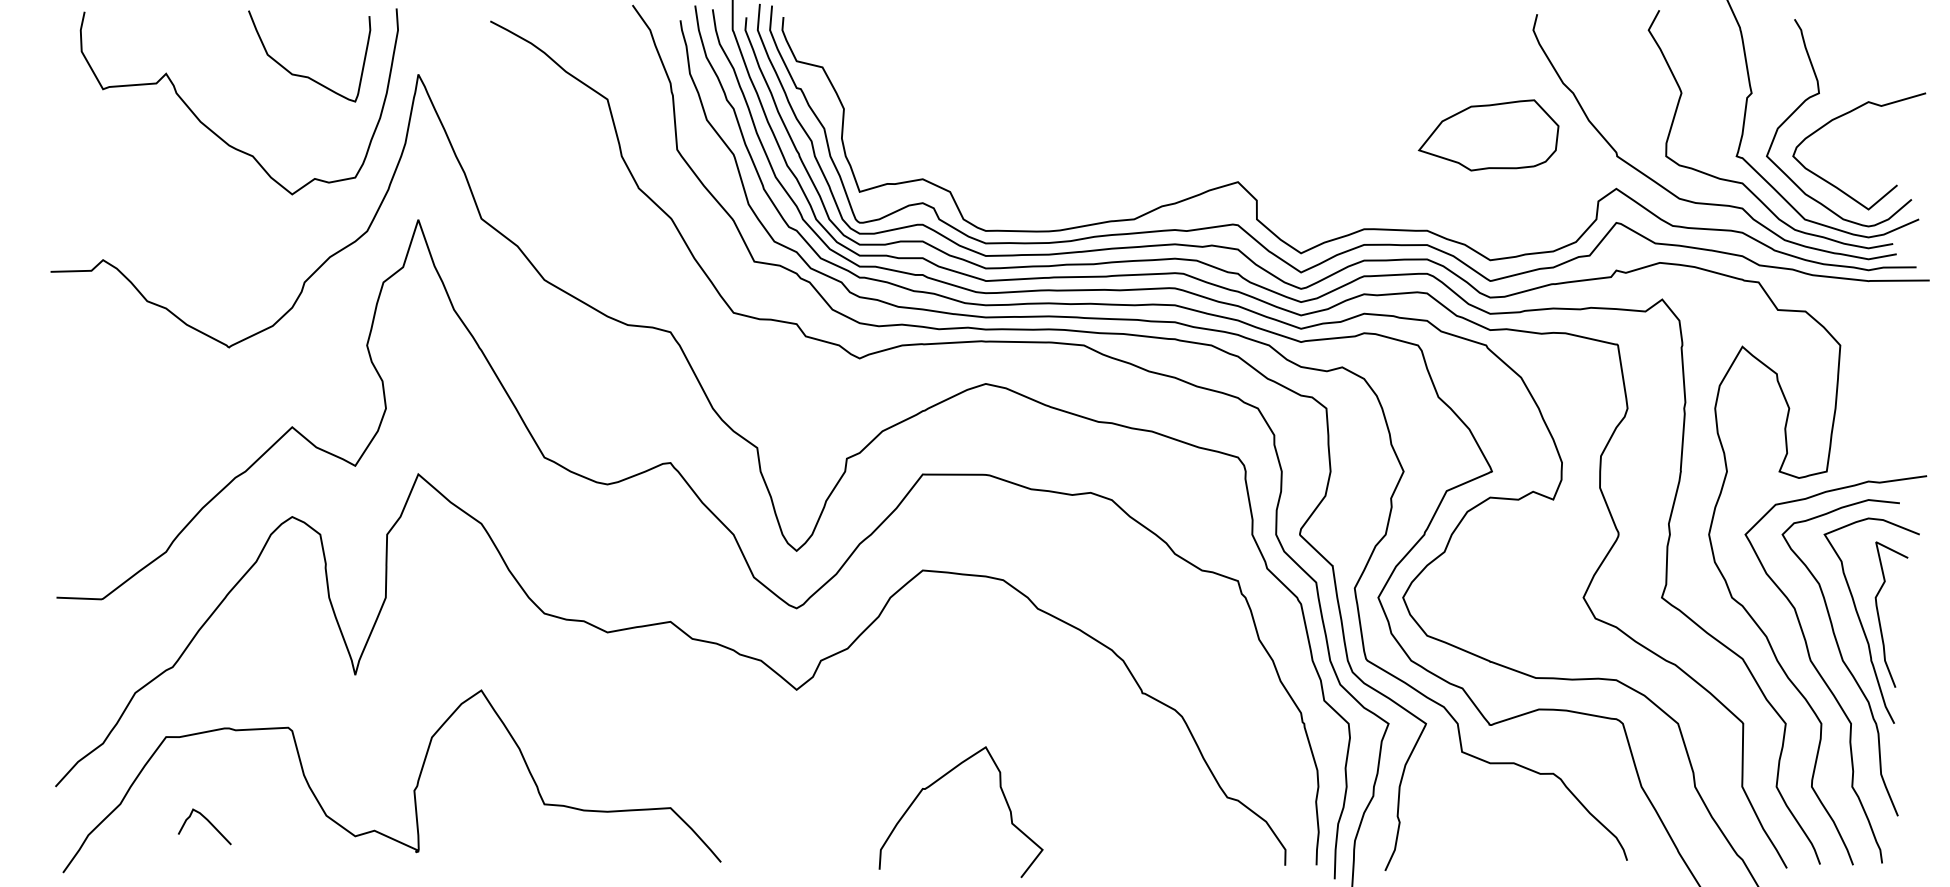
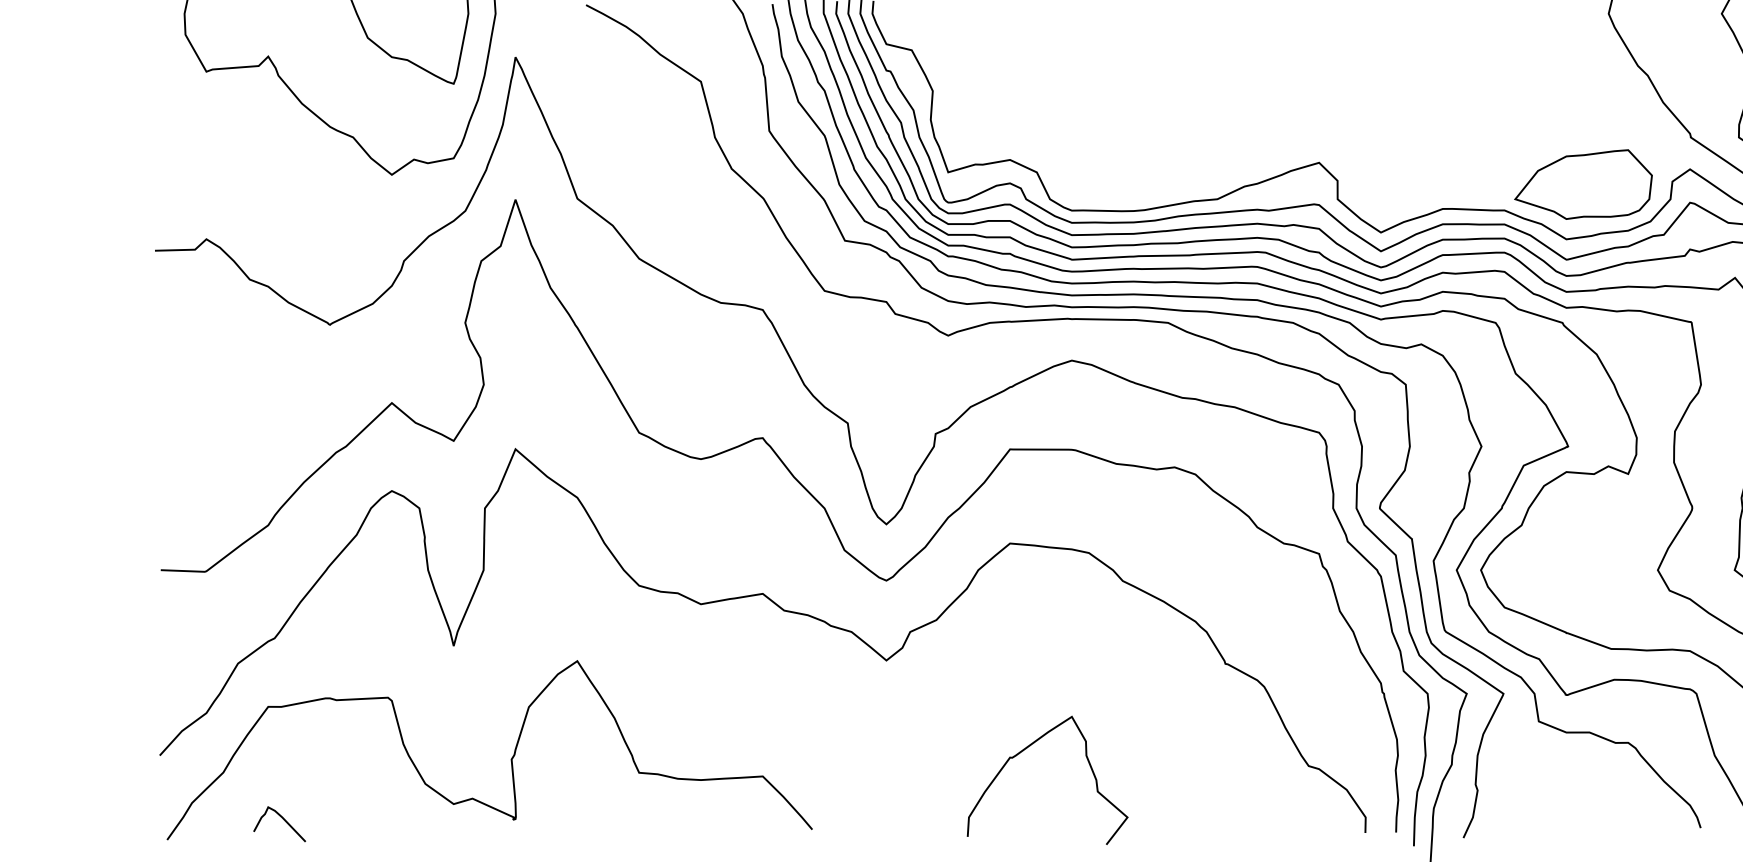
part: (1488, 135) -> (1583, 184), moved
curve: (208, 822) -> (283, 819), moved

